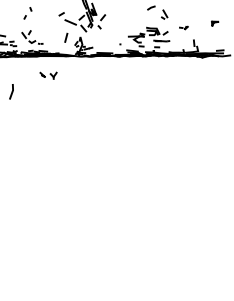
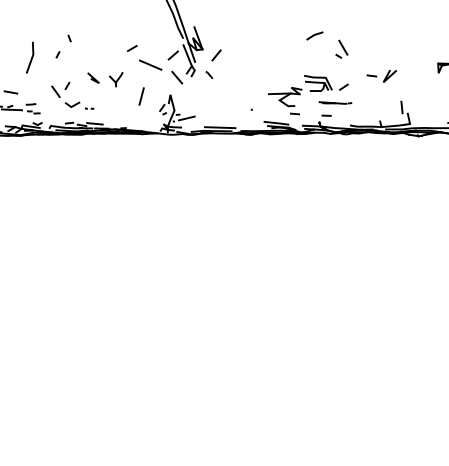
part: (183, 27) -> (380, 75), size x1.67
part: (48, 75) -> (105, 79), moved
line: (11, 91) -> (30, 57), moved

